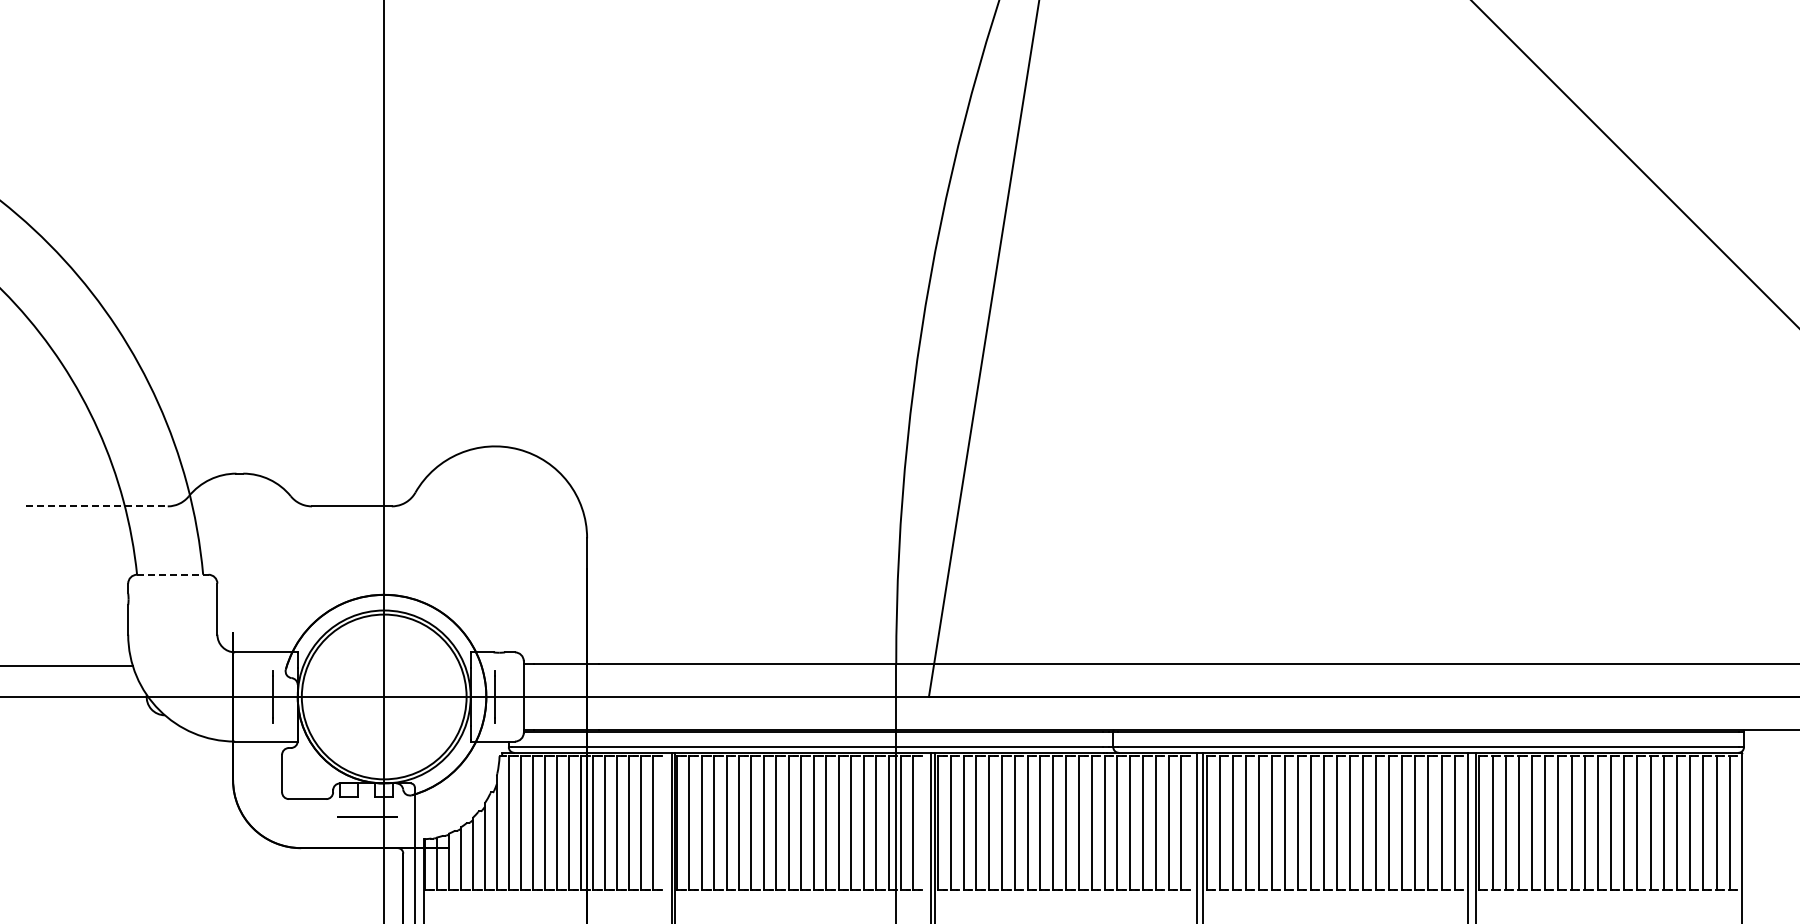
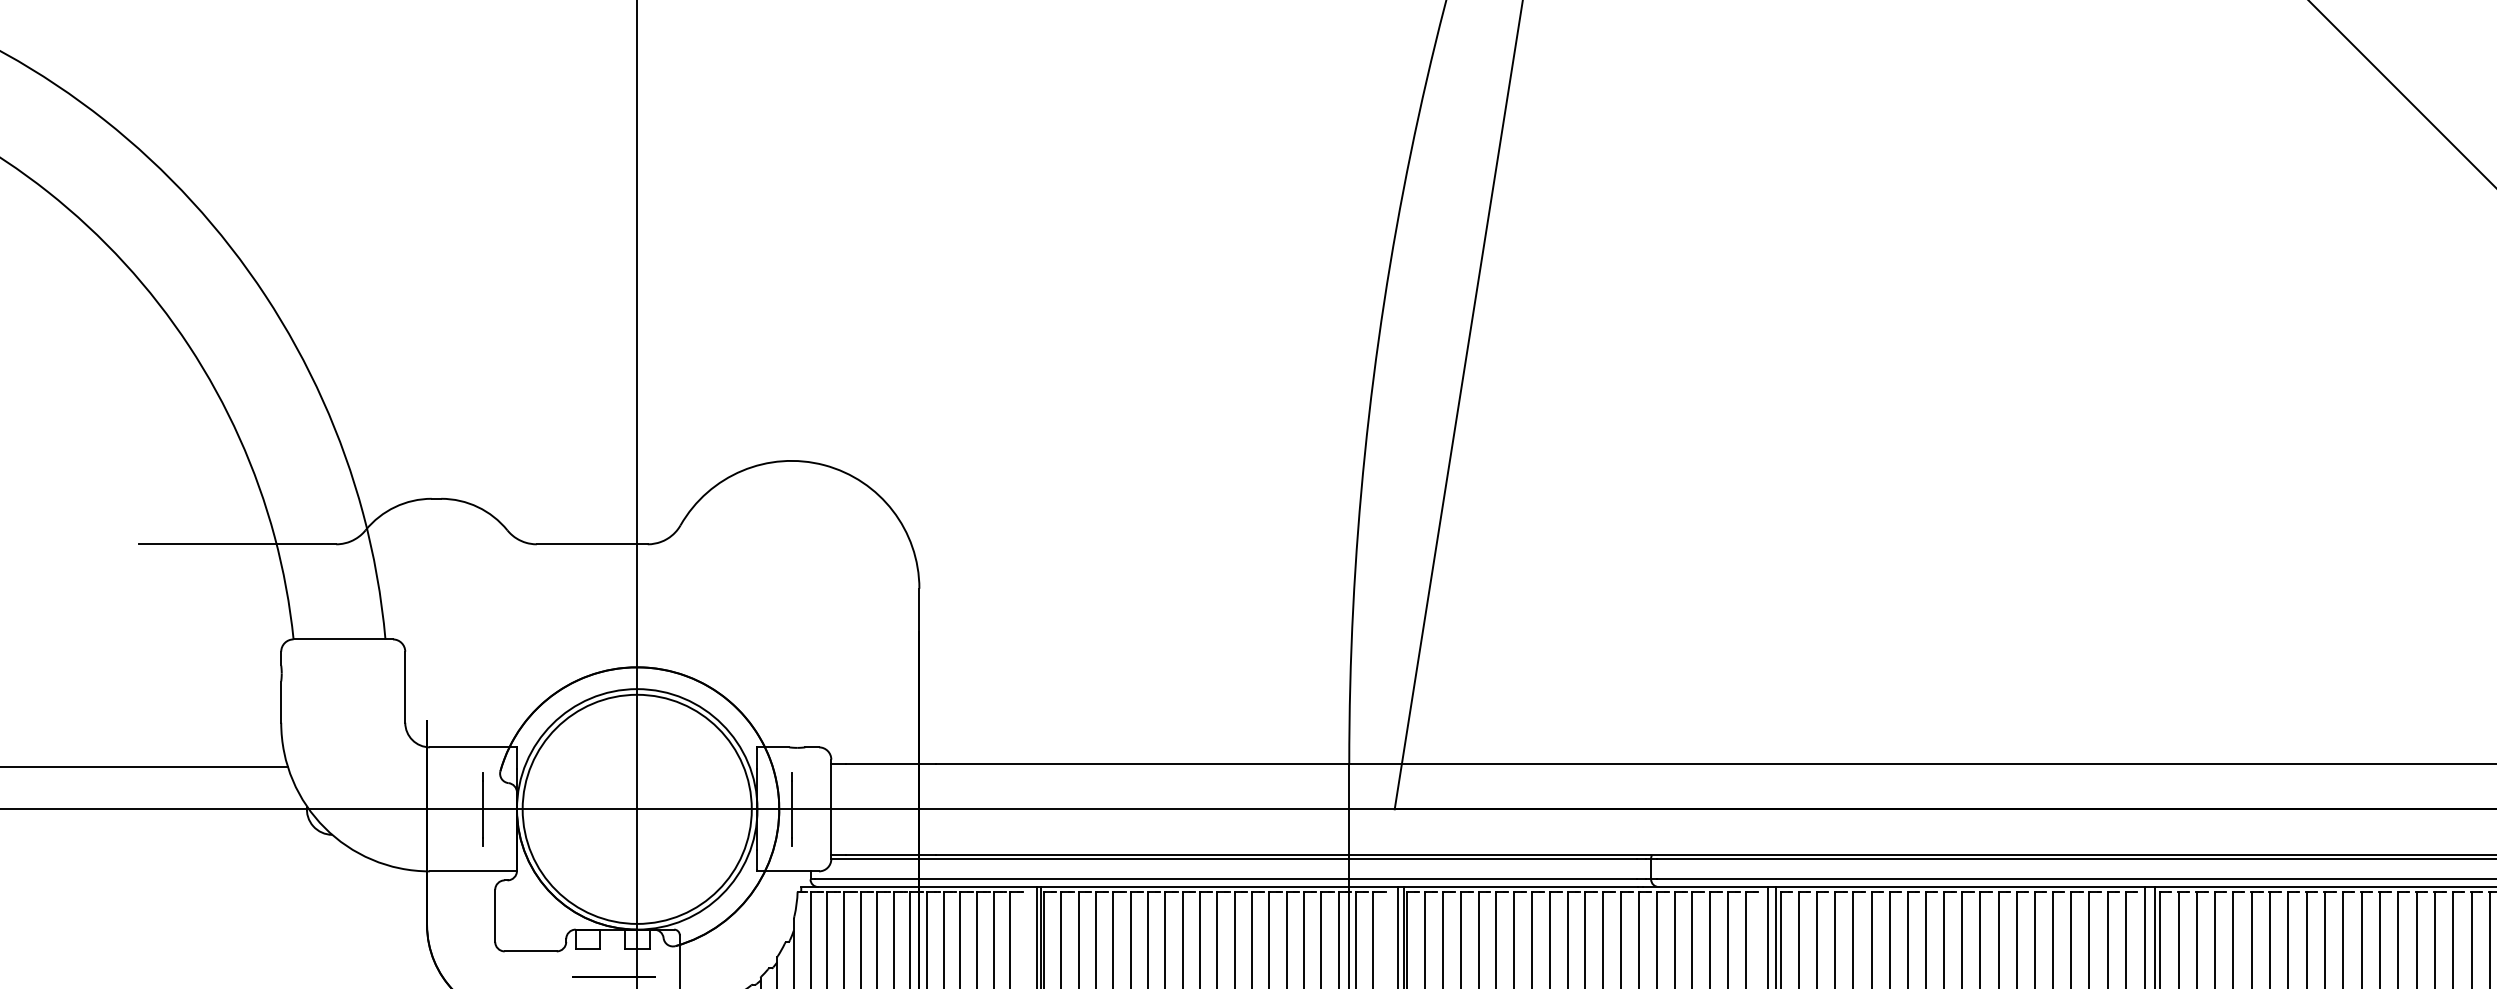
line: (96, 506) -> (237, 544), dashed -> solid
line: (172, 574) -> (342, 639), dashed -> solid

